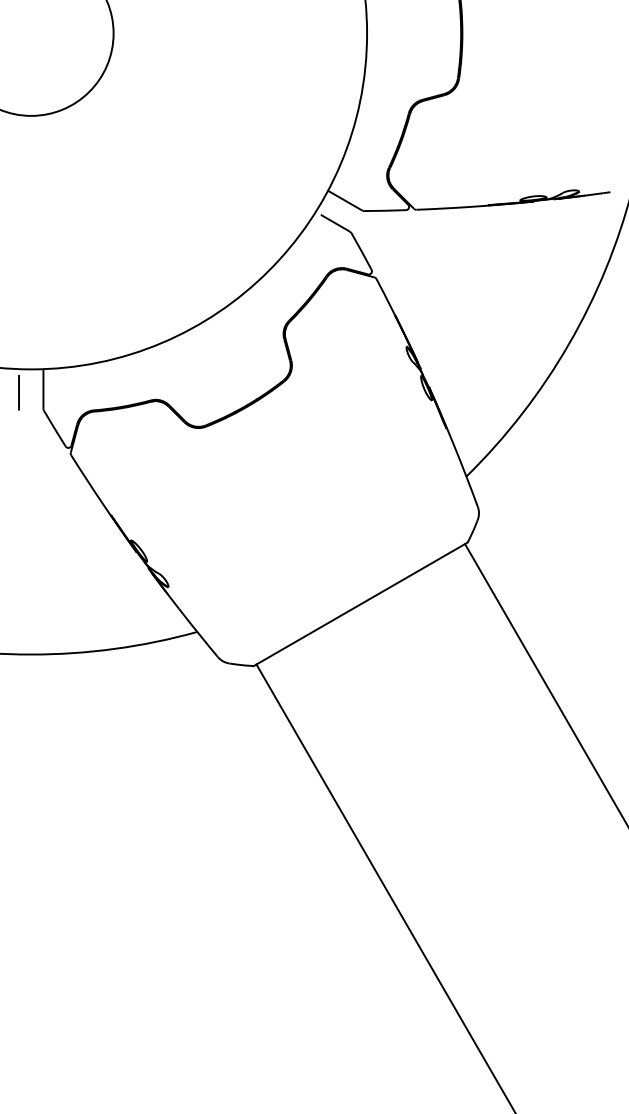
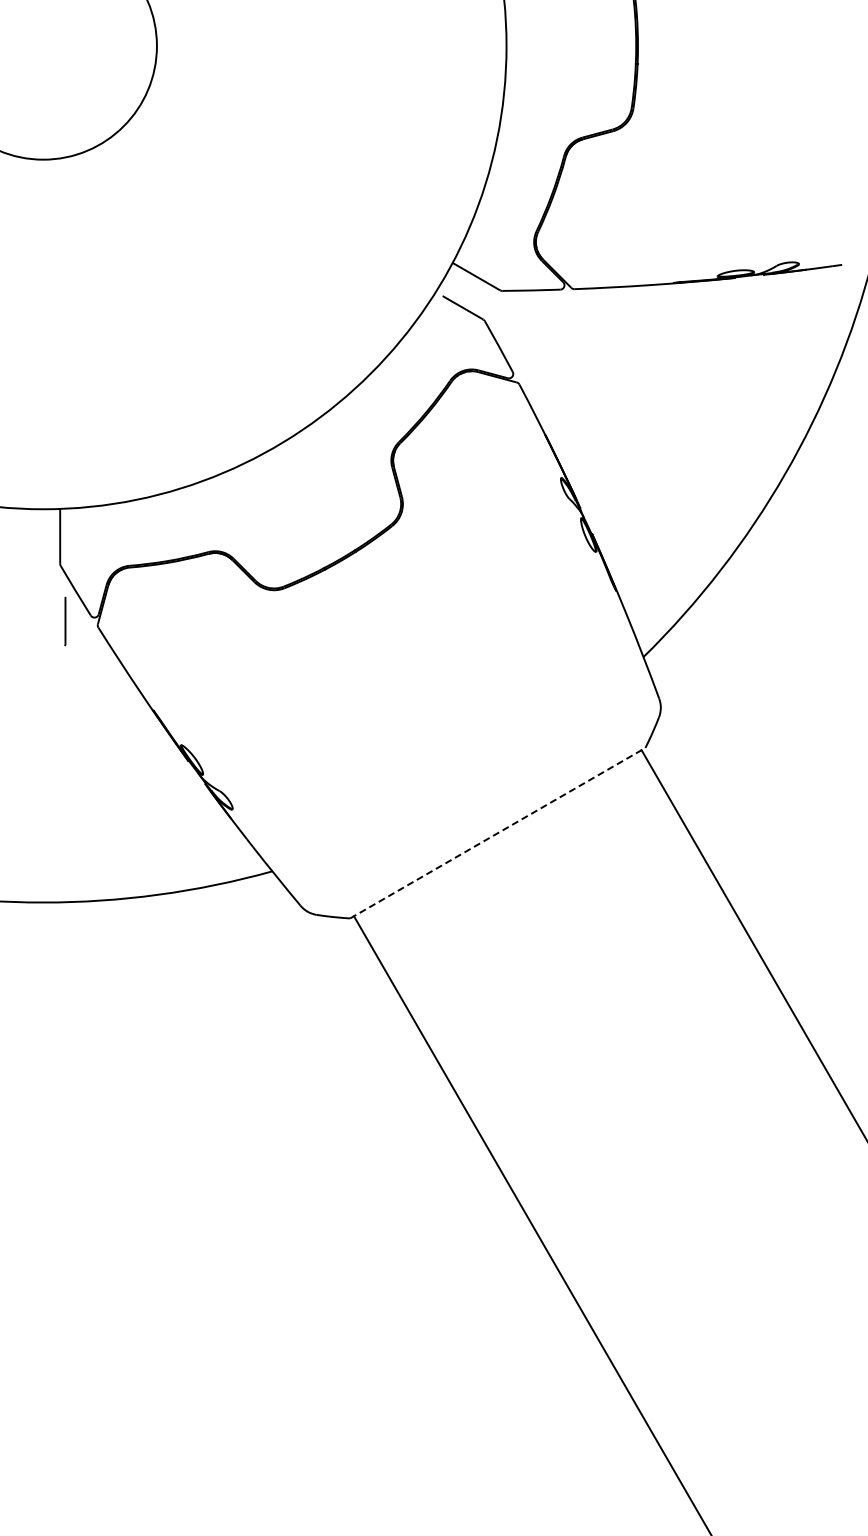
line: (19, 392) -> (65, 621), moved
line: (361, 603) -> (498, 832), solid -> dashed

